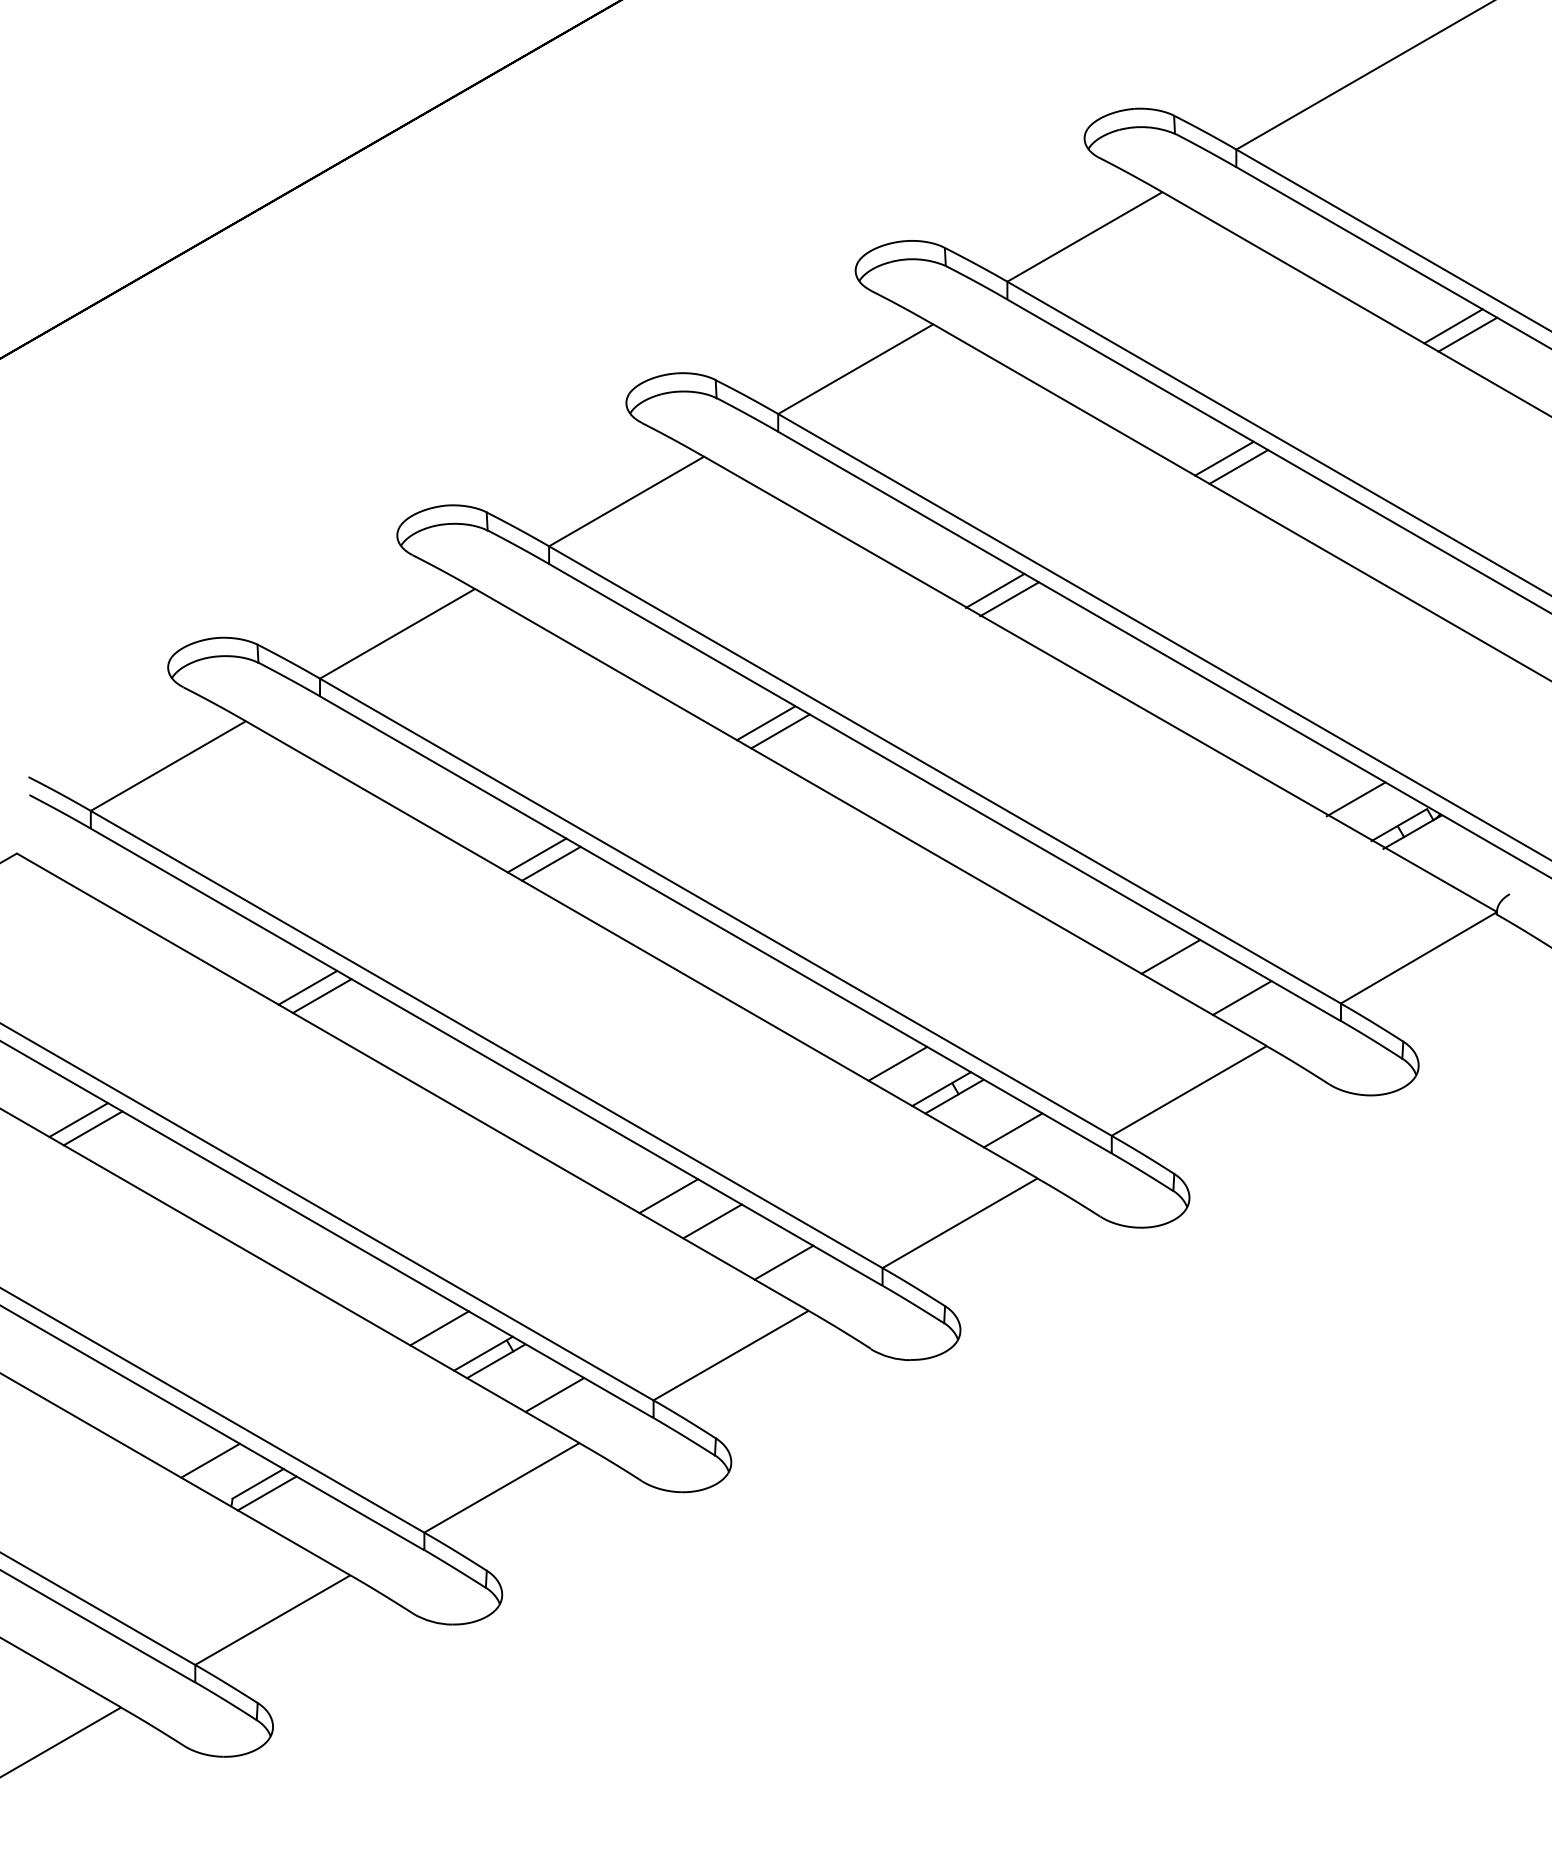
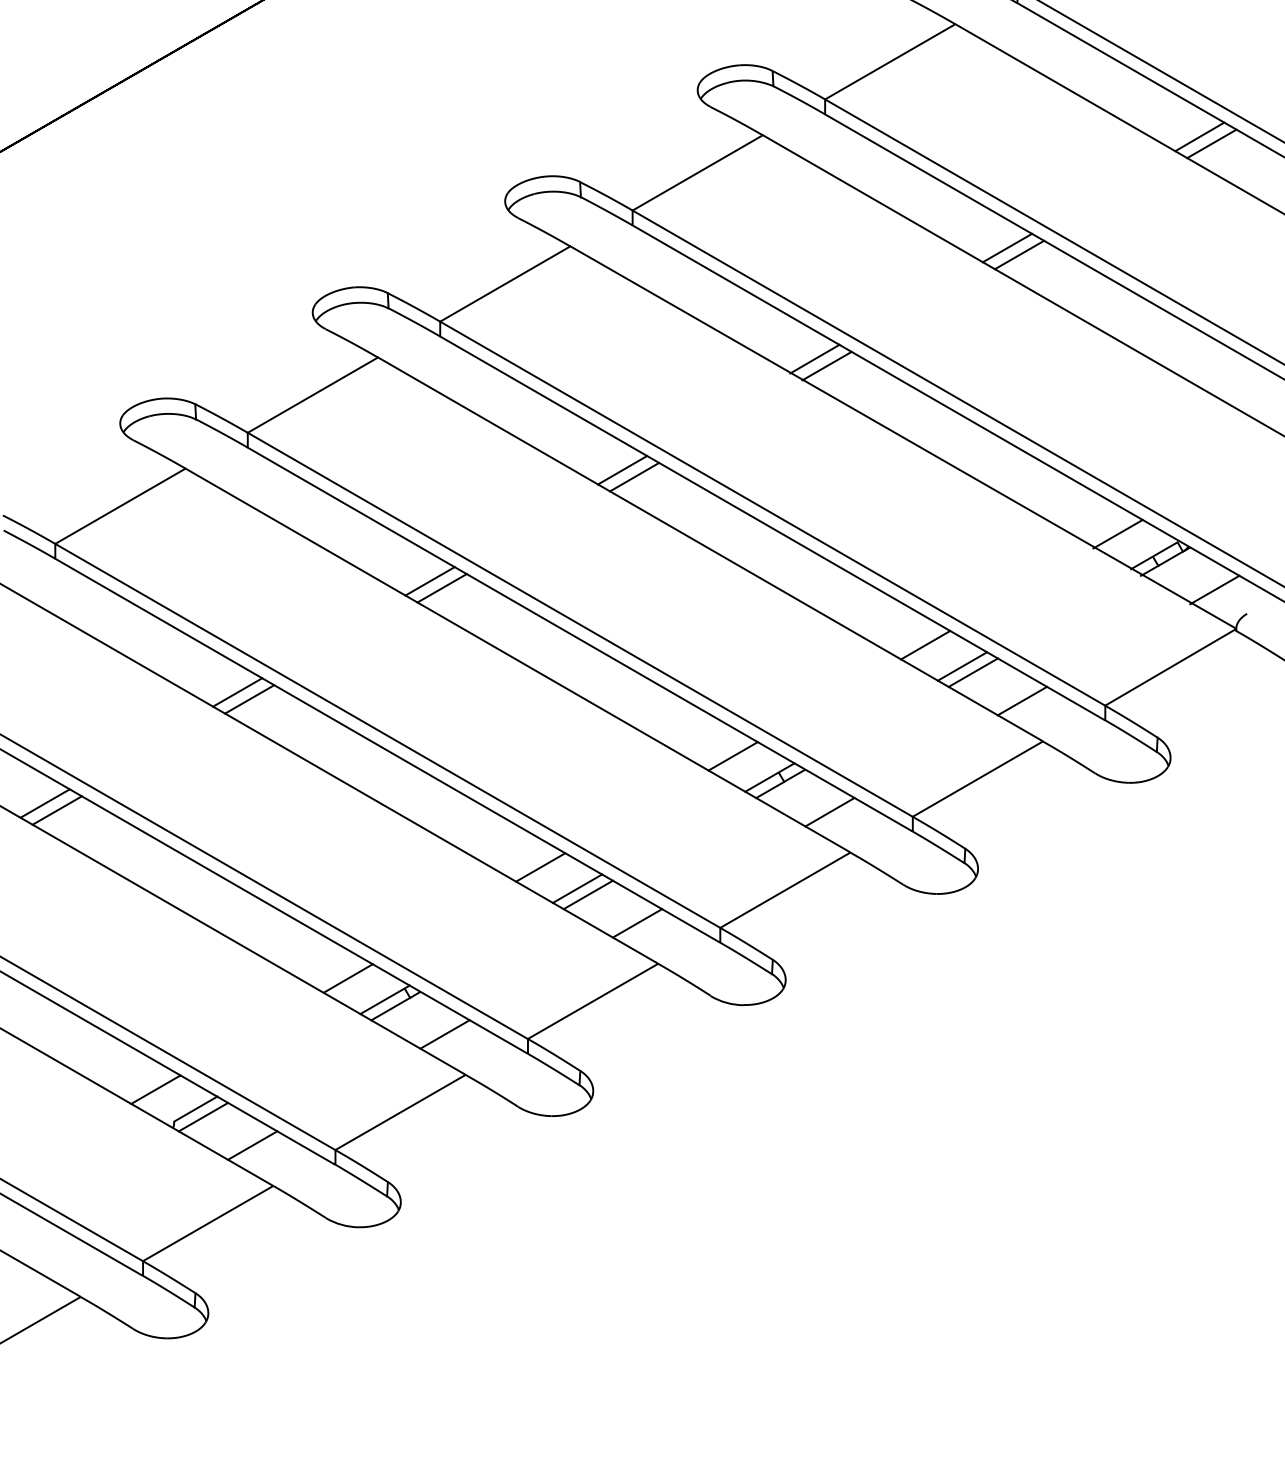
line: (1471, 865) -> (1214, 589), added
line: (1126, 931) -> (925, 645), added
line: (1183, 964) -> (973, 672), added
line: (725, 1228) -> (588, 894), added
line: (325, 1527) -> (252, 1145), added

